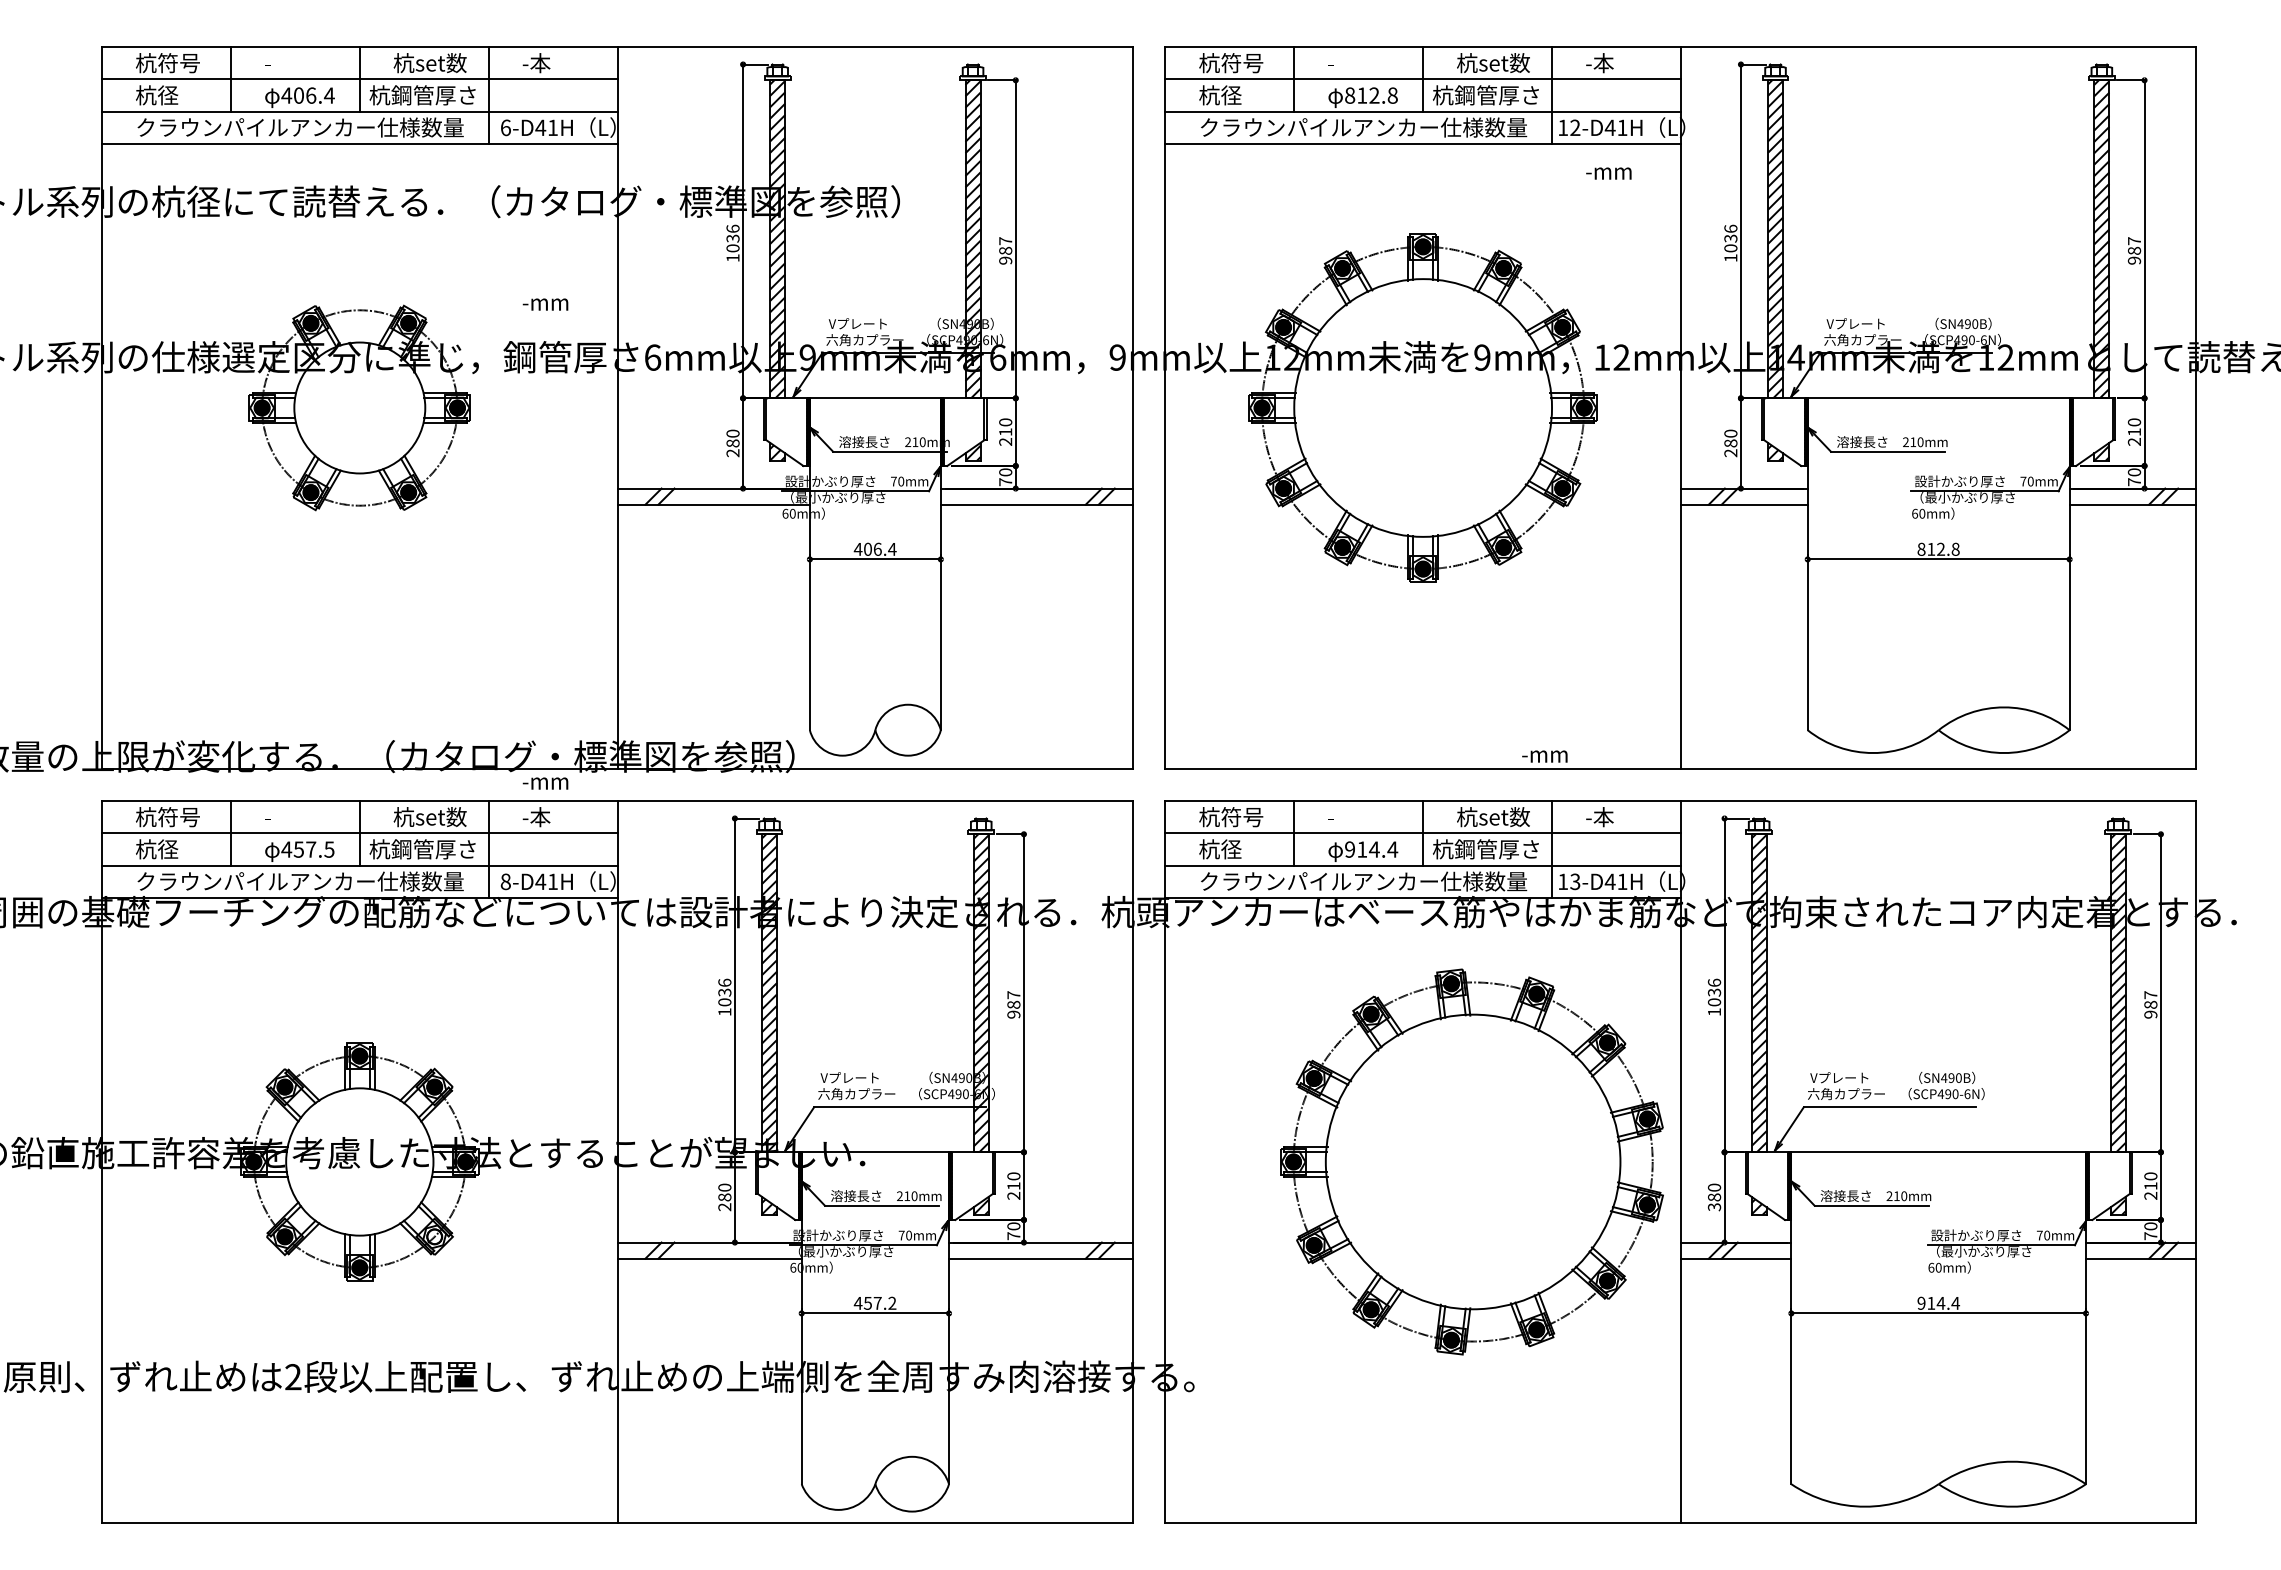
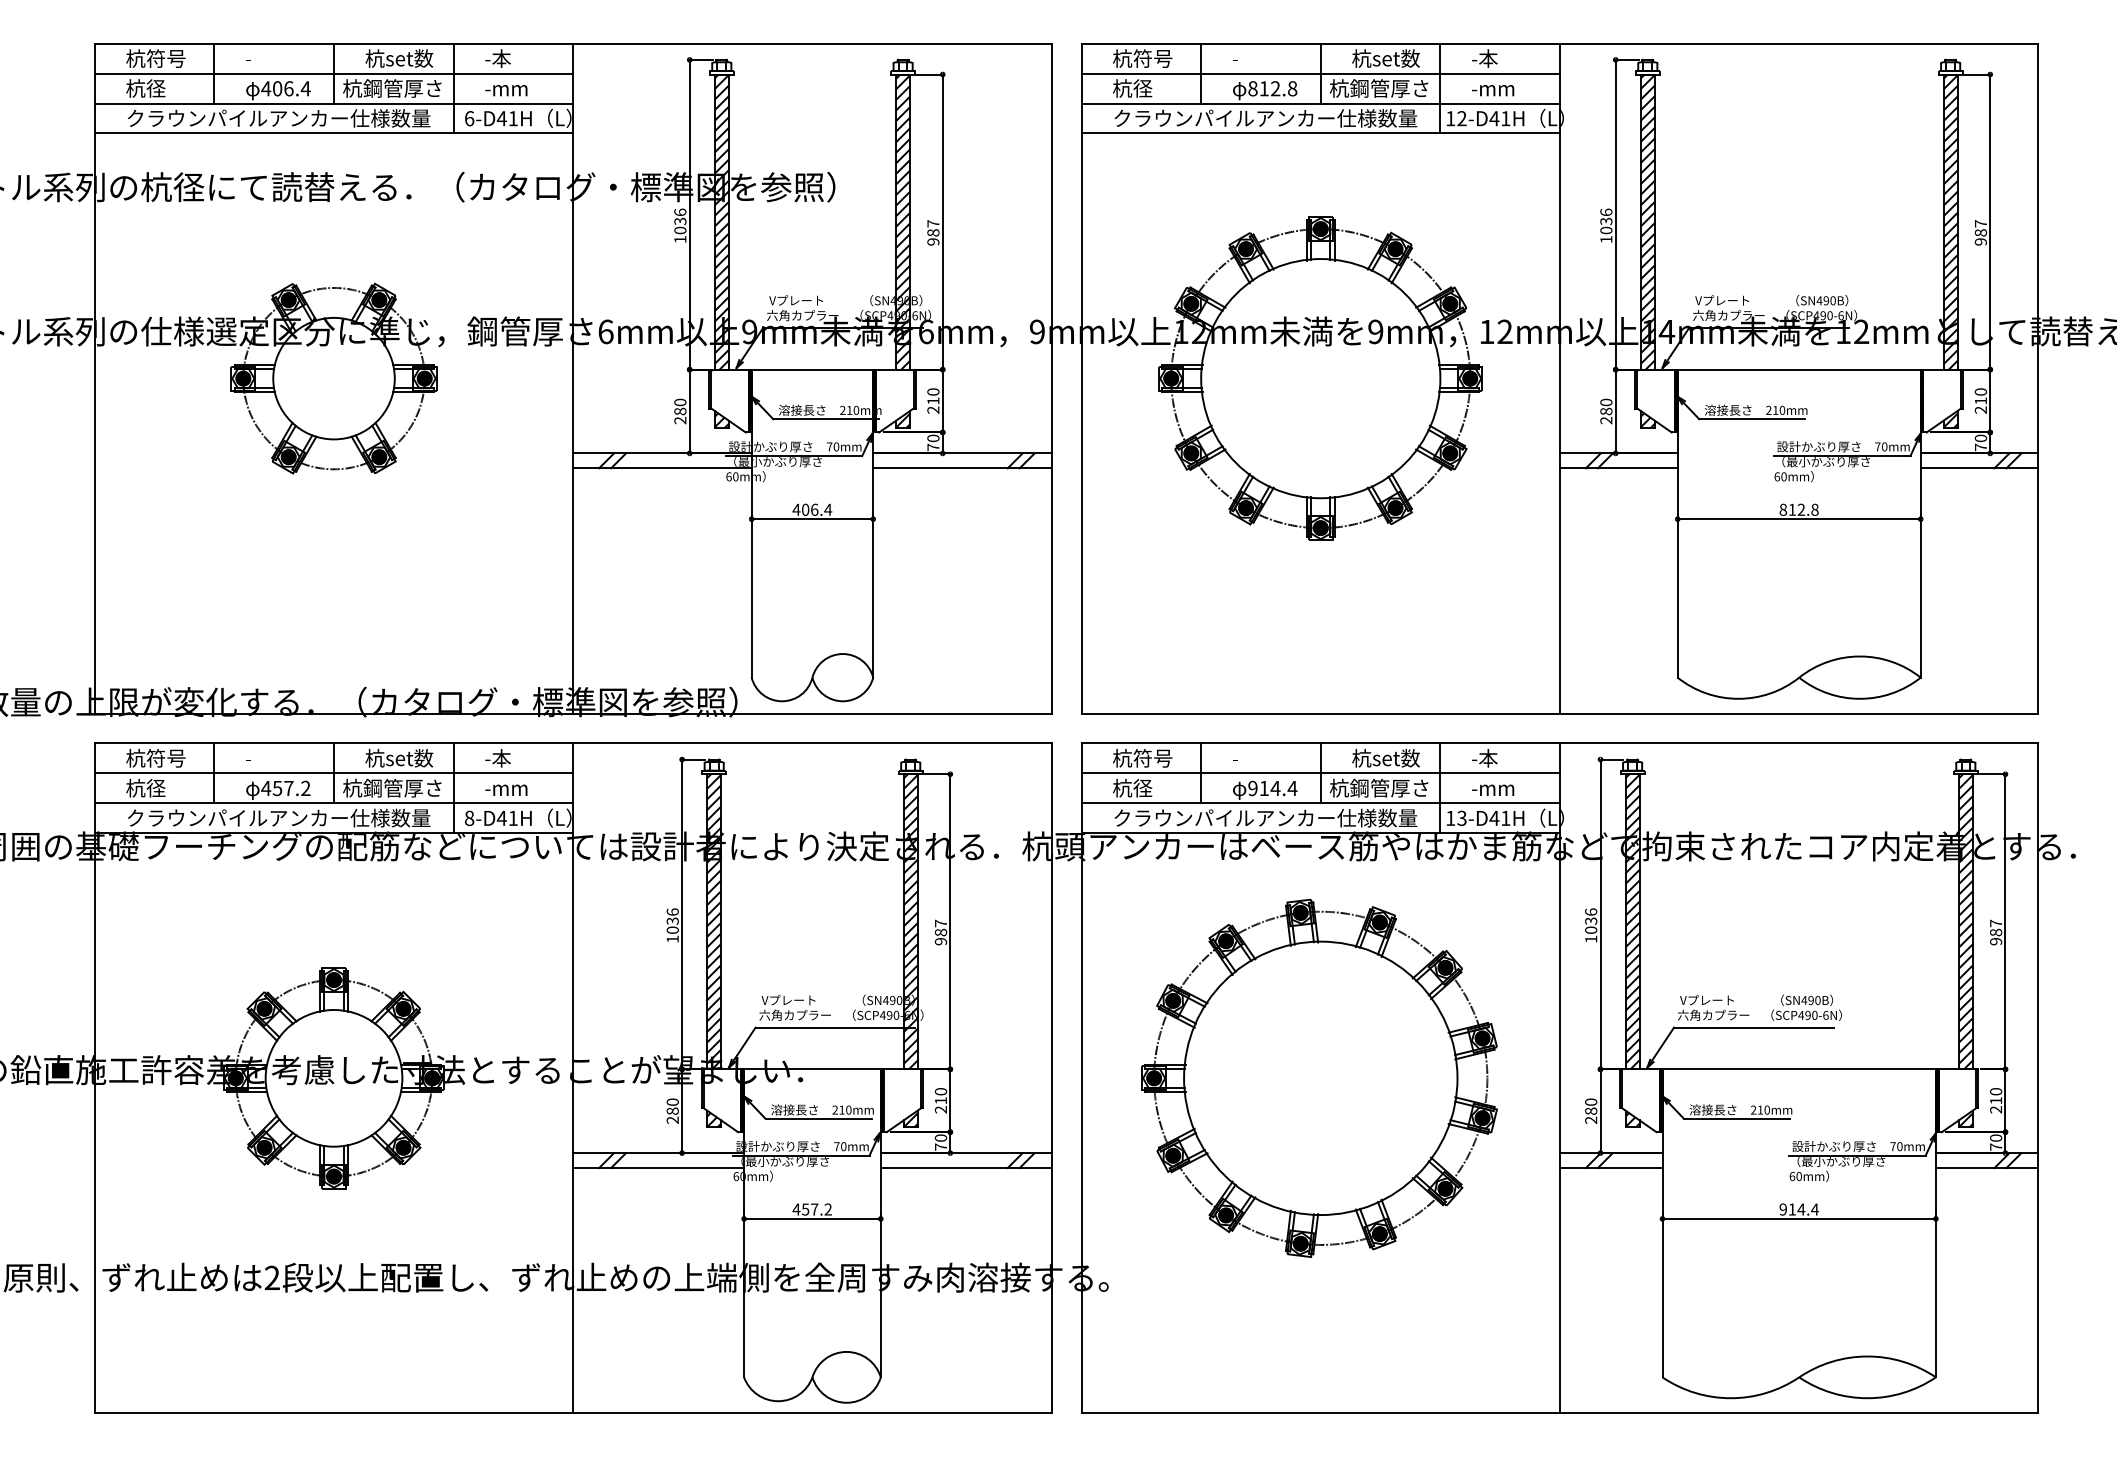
text: (1608, 173) -> (1492, 90), moved
text: (545, 304) -> (506, 90), moved
text: (1544, 756) -> (1492, 790), moved
text: (545, 783) -> (506, 790), moved
text: (329, 849) -> (305, 788), 457.5 -> 457.2
part: (1471, 1161) -> (1319, 1077), moved
text: (1714, 1207) -> (1591, 1120), 380 -> 280
fill: (434, 1236) -> (403, 1147), added

